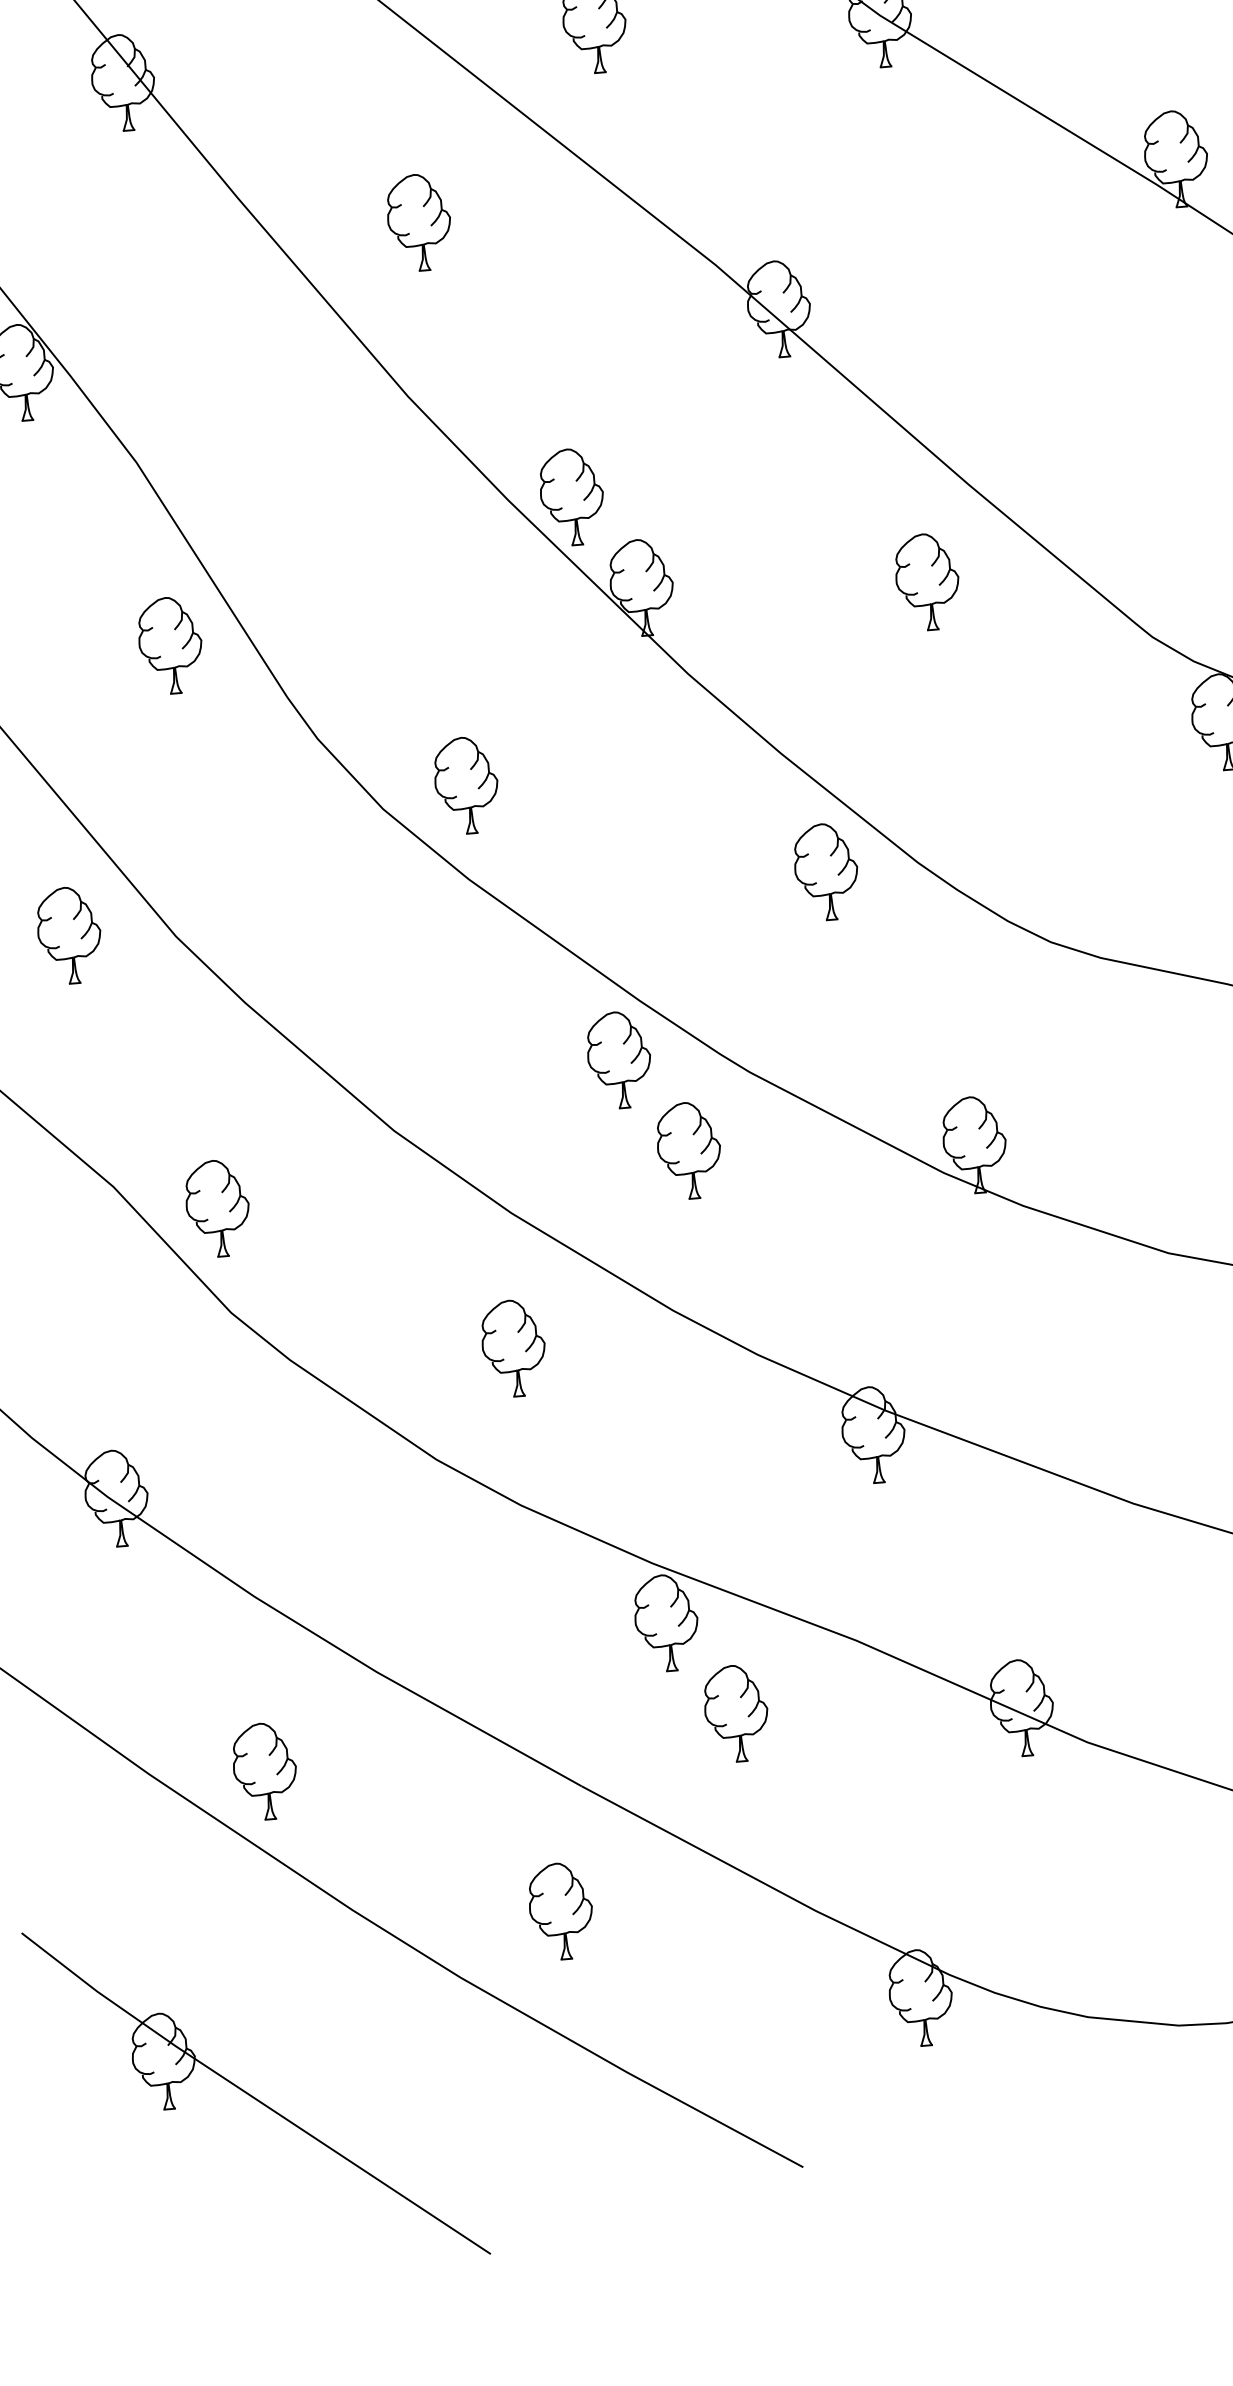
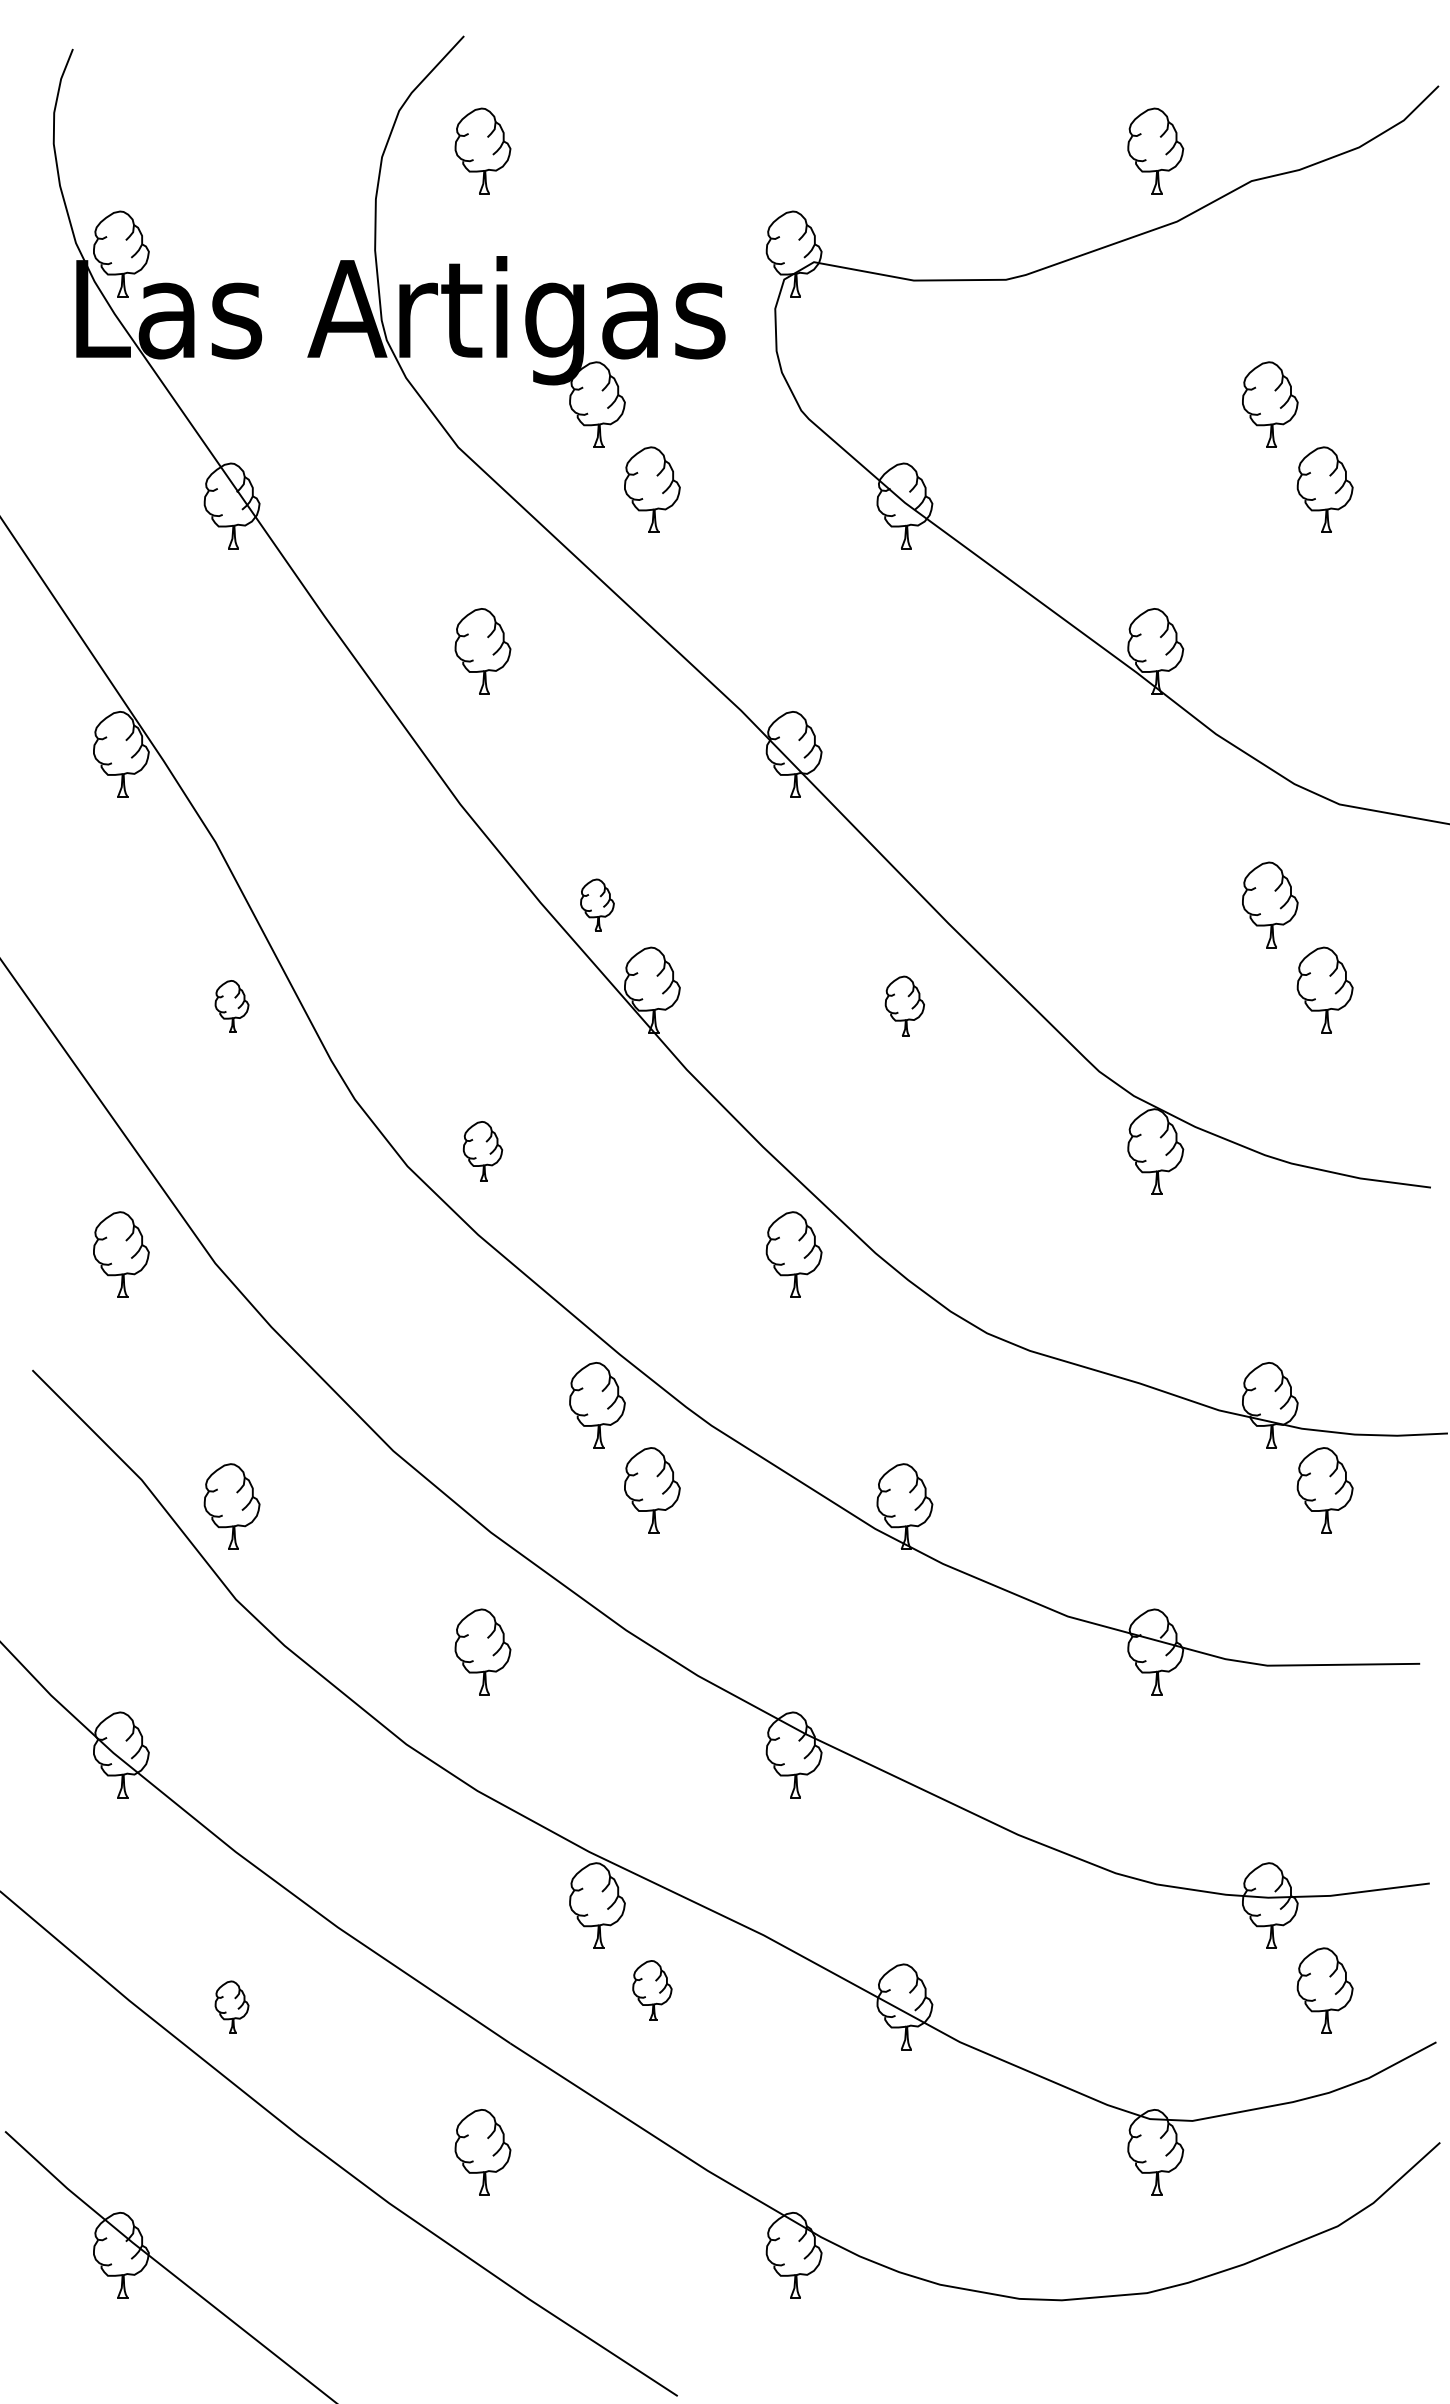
part: (572, 496) -> (597, 904), size x0.6
part: (927, 582) -> (904, 1006), size x0.7
part: (169, 645) -> (231, 1006), size x0.6
part: (466, 785) -> (482, 1151), size x0.7
part: (736, 1713) -> (652, 1990), size x0.7
part: (264, 1771) -> (231, 2006), size x0.6

